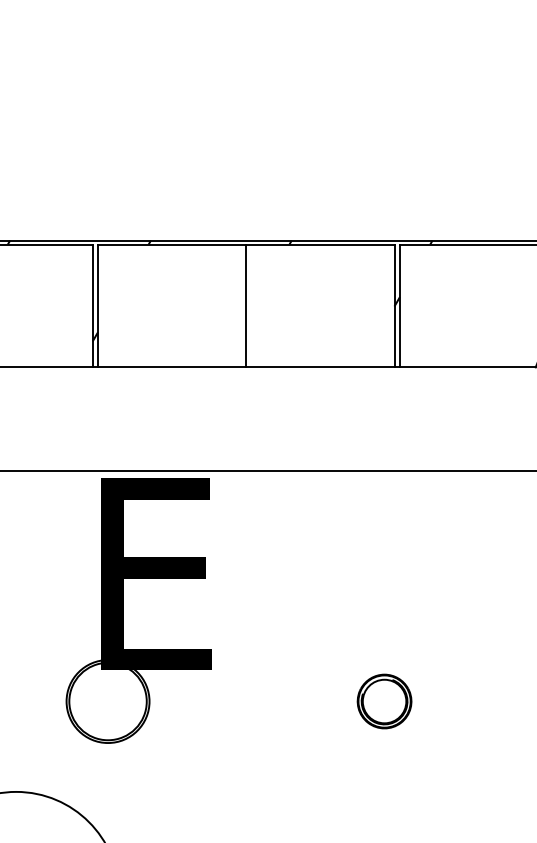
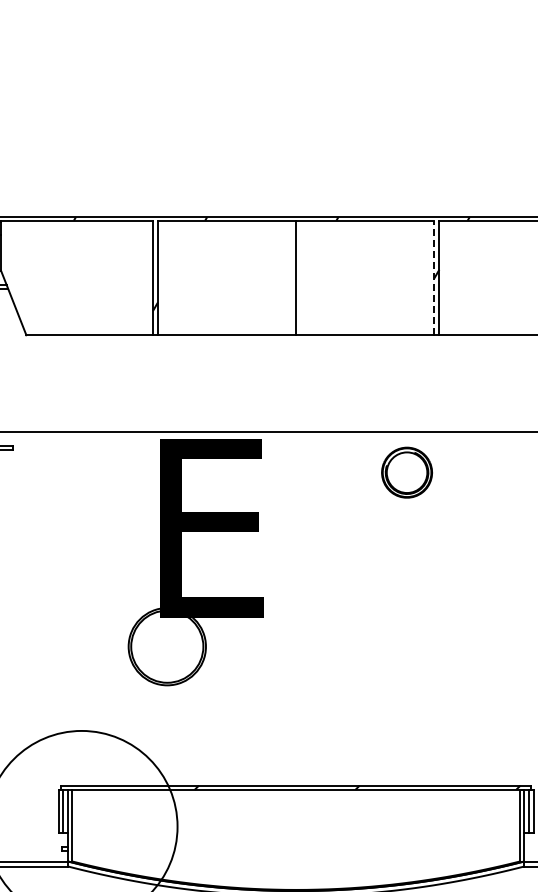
line: (394, 305) -> (434, 277), solid -> dashed
part: (383, 701) -> (406, 472), moved

